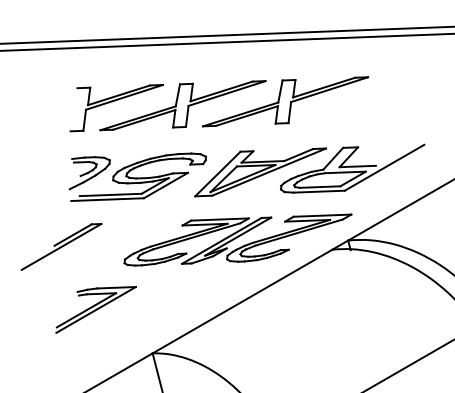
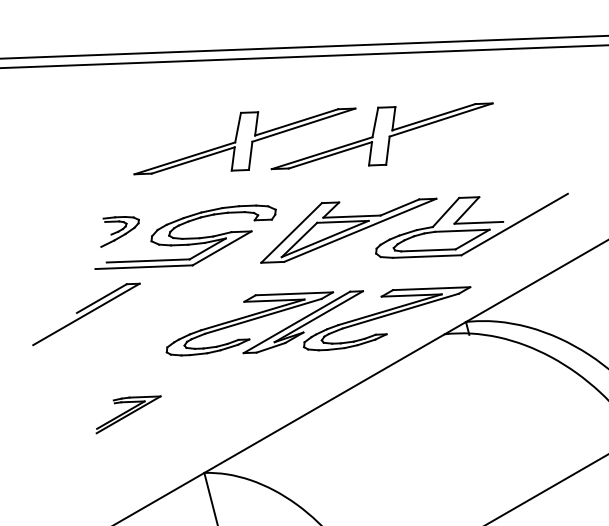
part: (115, 101) -> (154, 135), removed
part: (89, 173) -> (119, 232), size x0.7
part: (61, 246) -> (86, 313), moved
part: (95, 309) -> (127, 414), size x0.6

